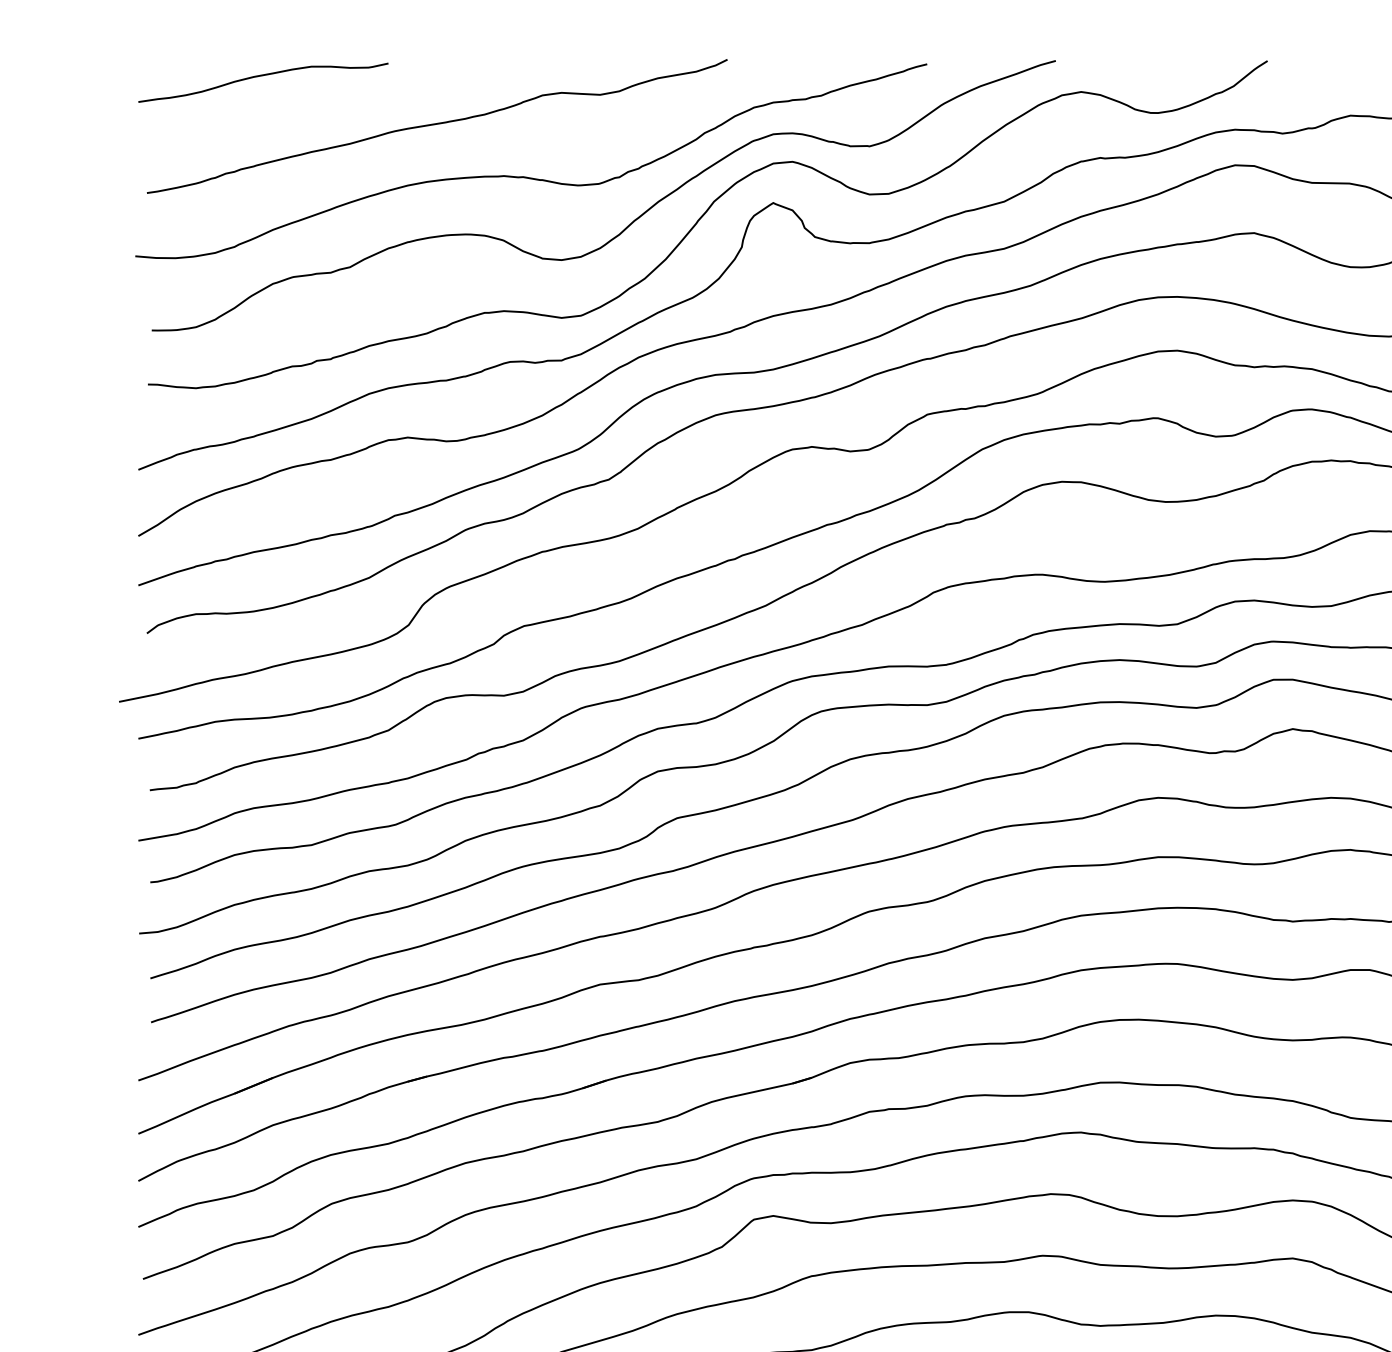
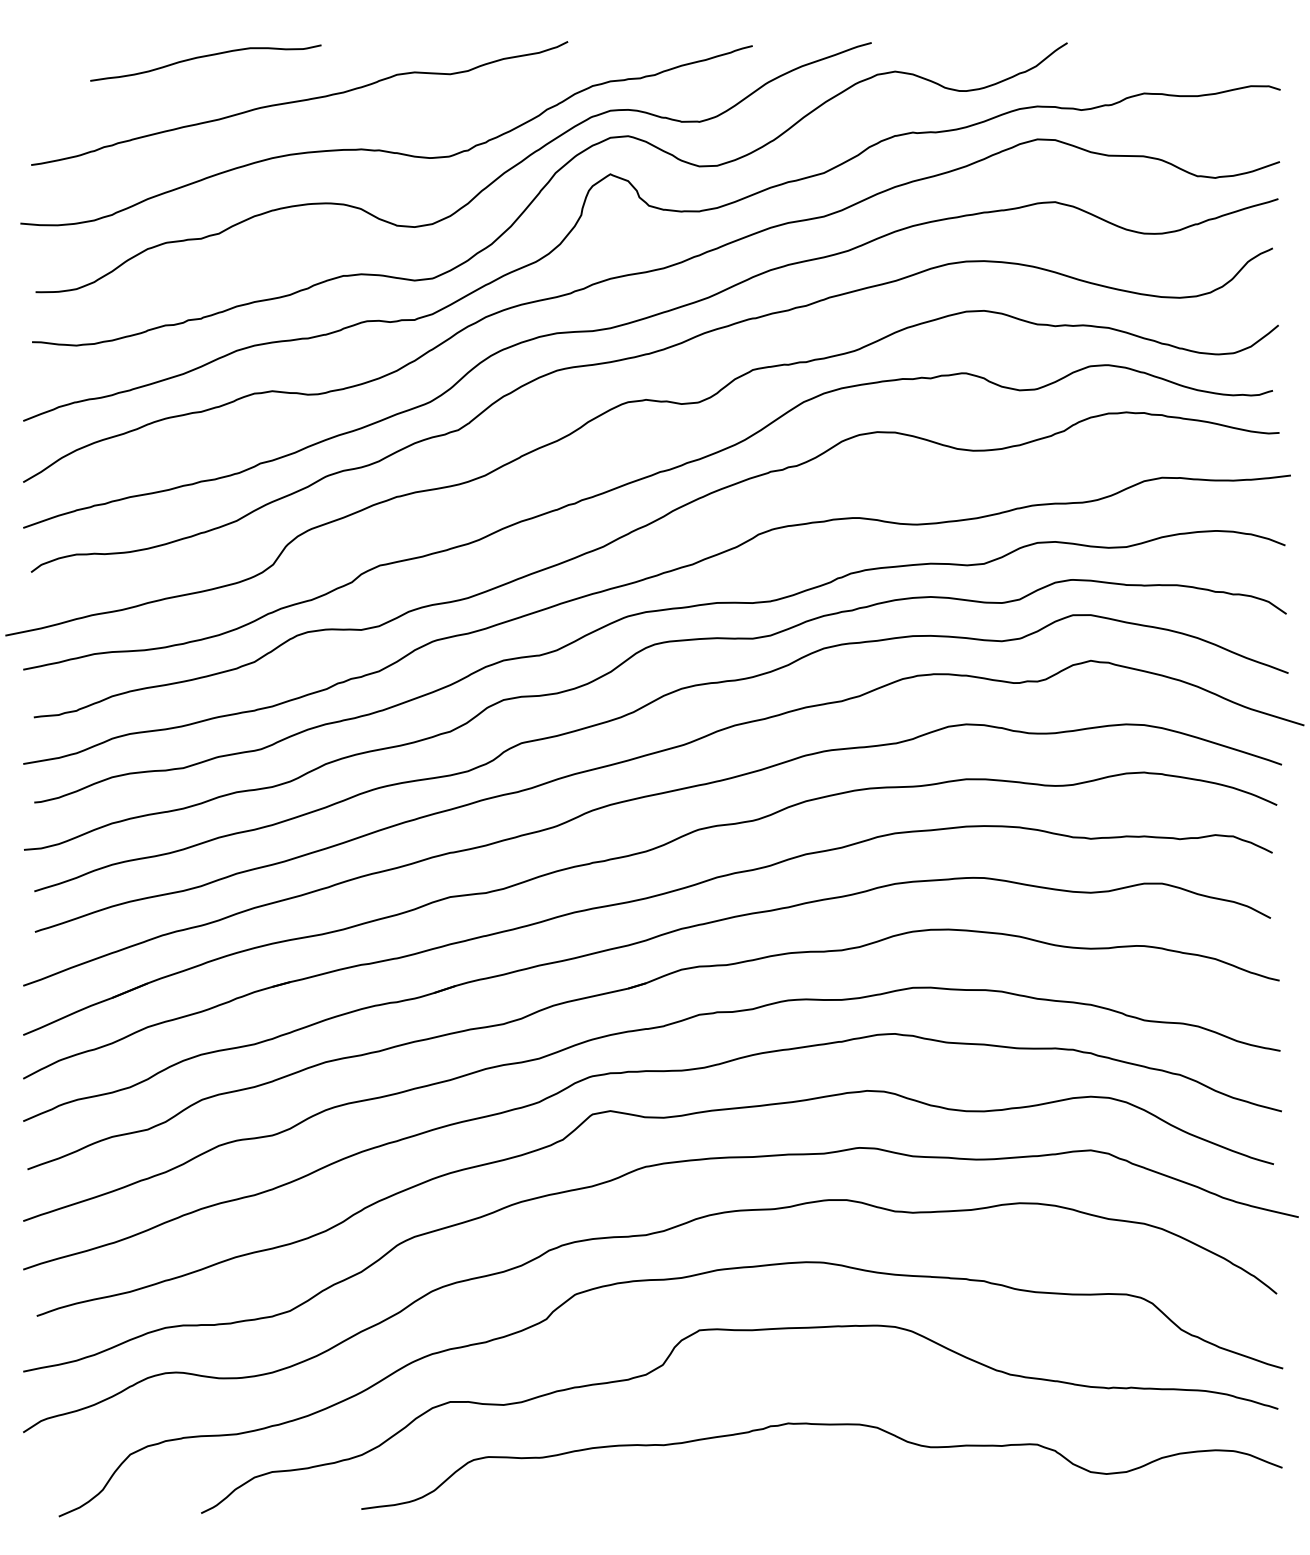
curve: (263, 76) -> (205, 57), moved

